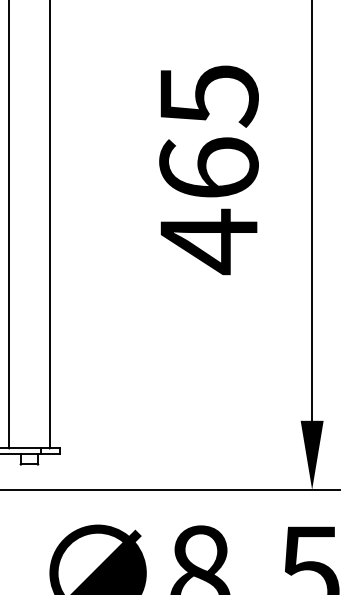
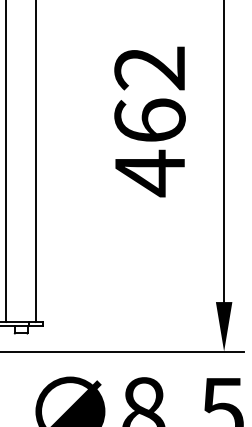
text: (208, 95) -> (149, 68), 465 -> 462

